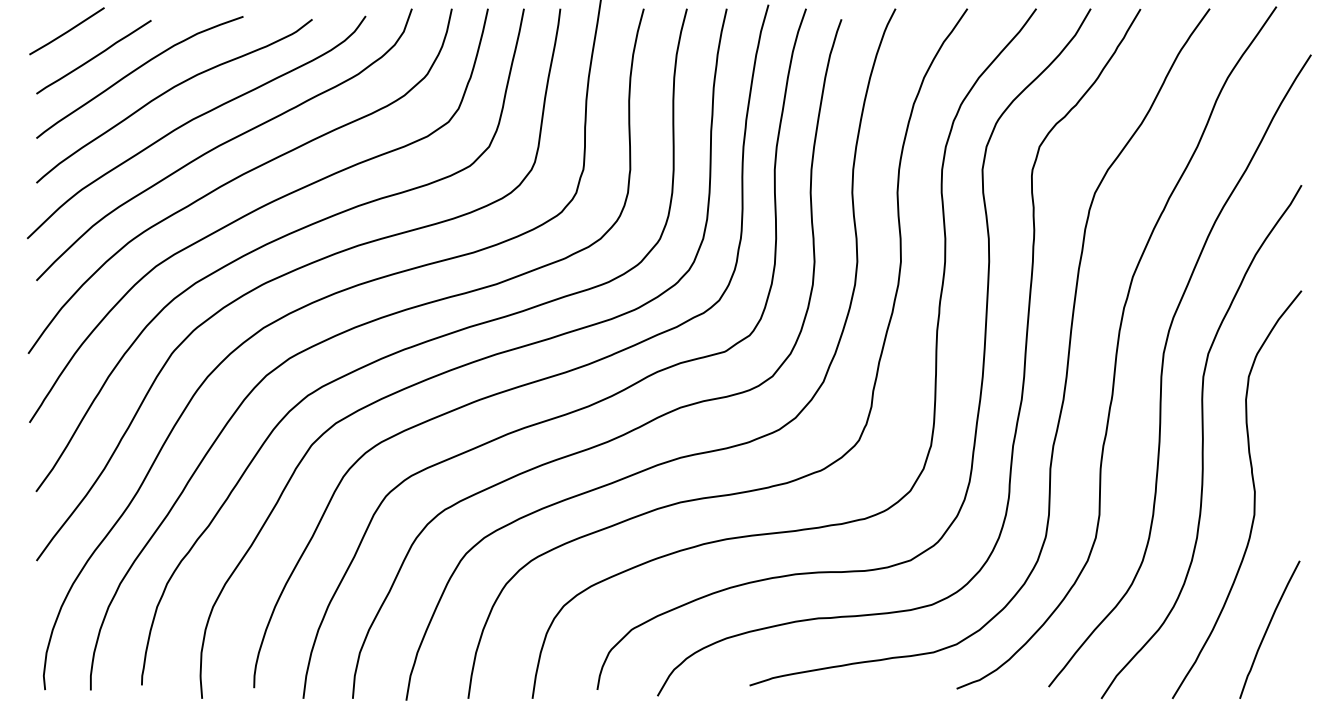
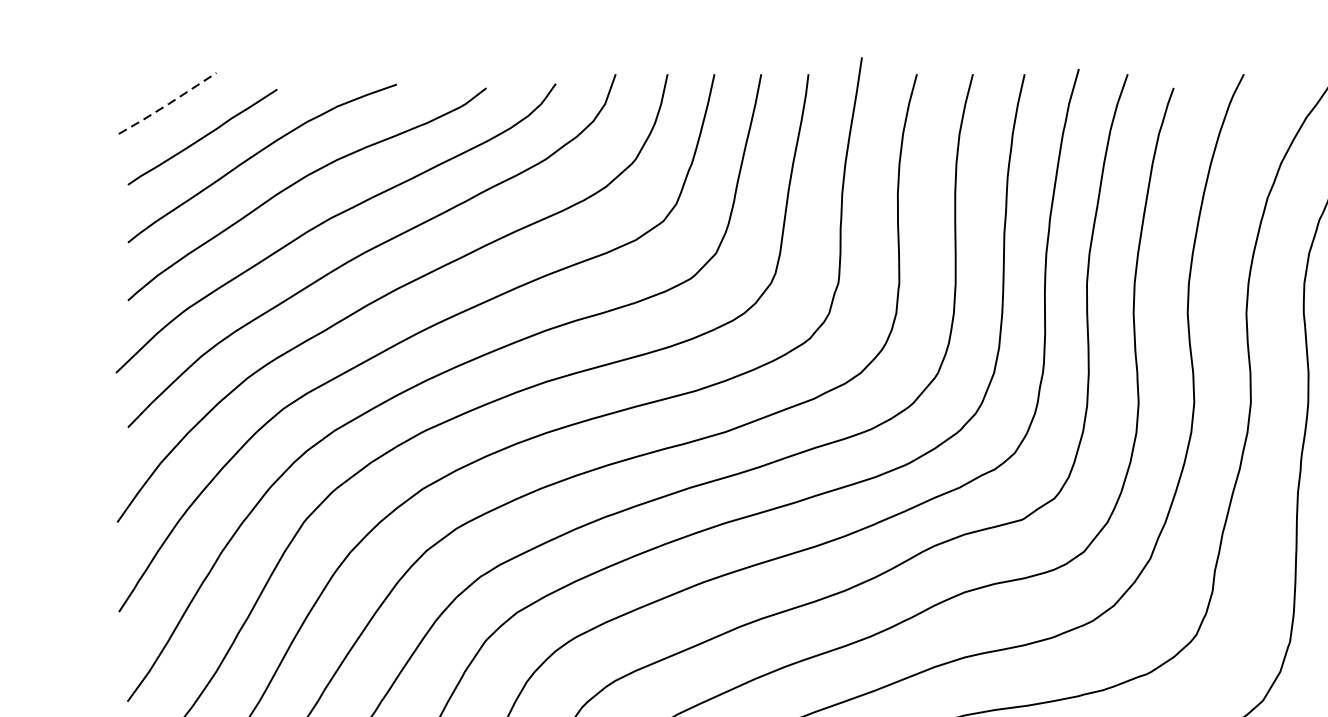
line: (67, 31) -> (168, 103), solid -> dashed

